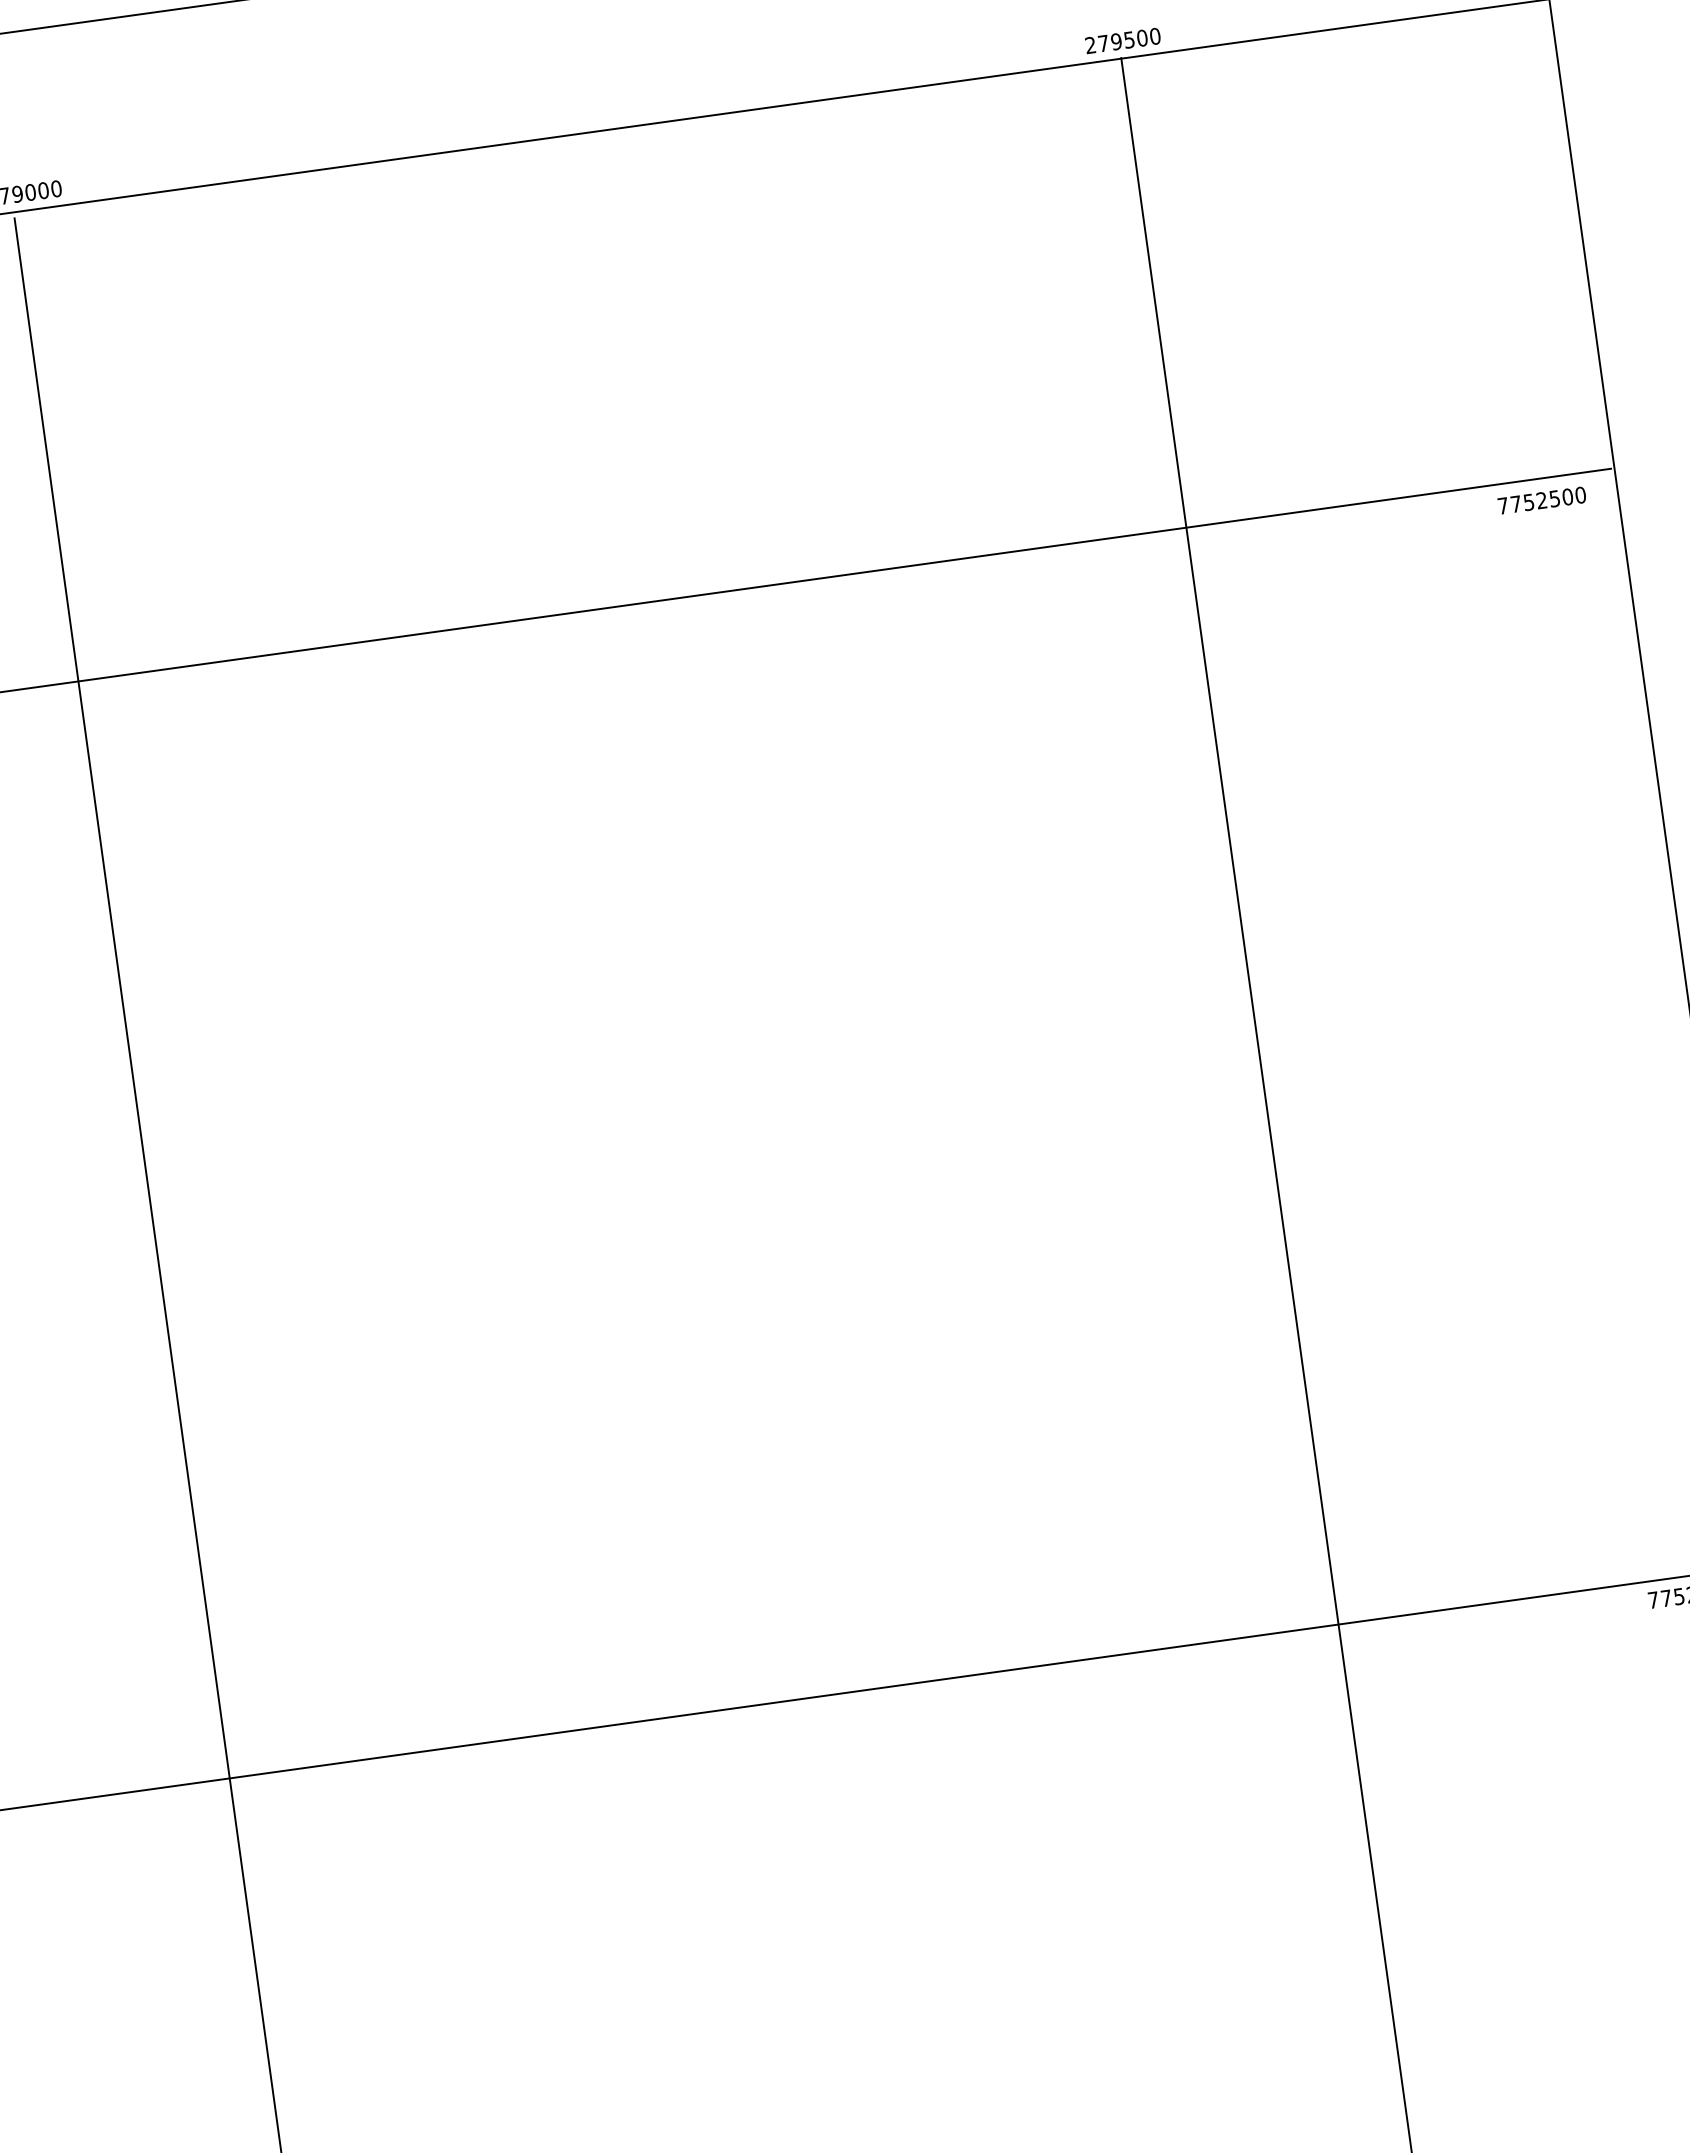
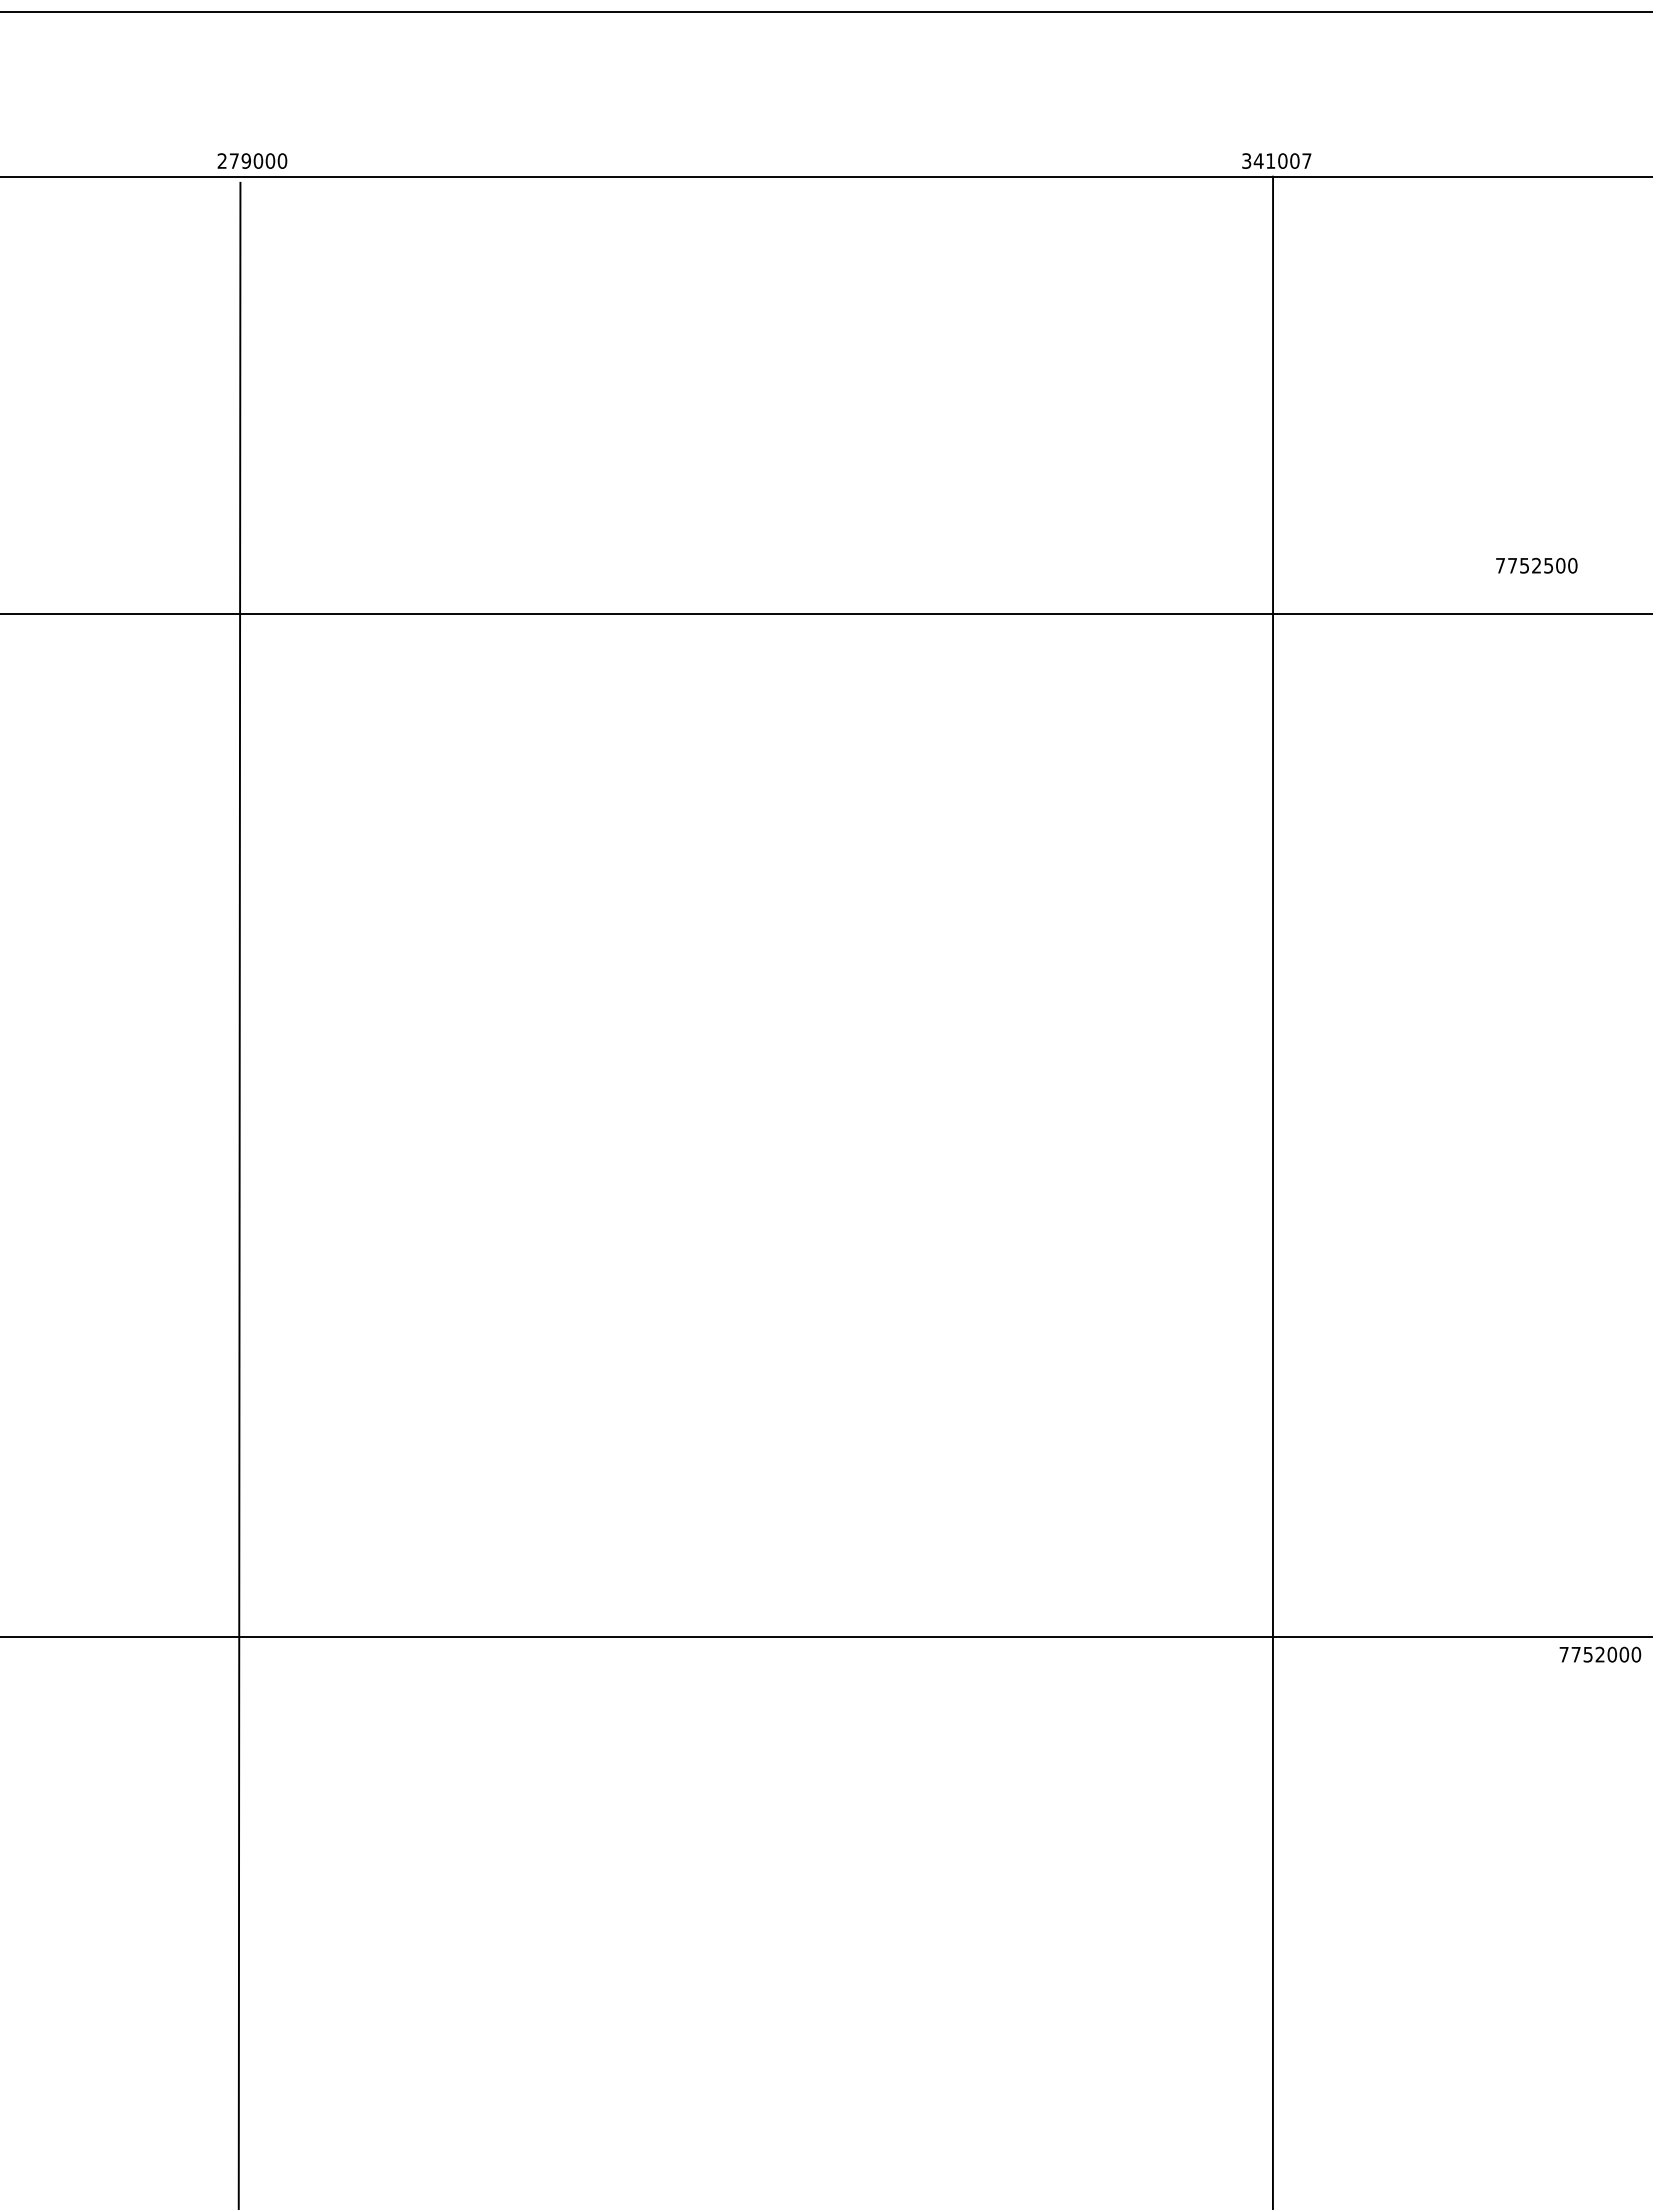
text: (1122, 40) -> (1276, 160), 279500 -> 341007
text: (1541, 500) -> (1536, 565), moved

